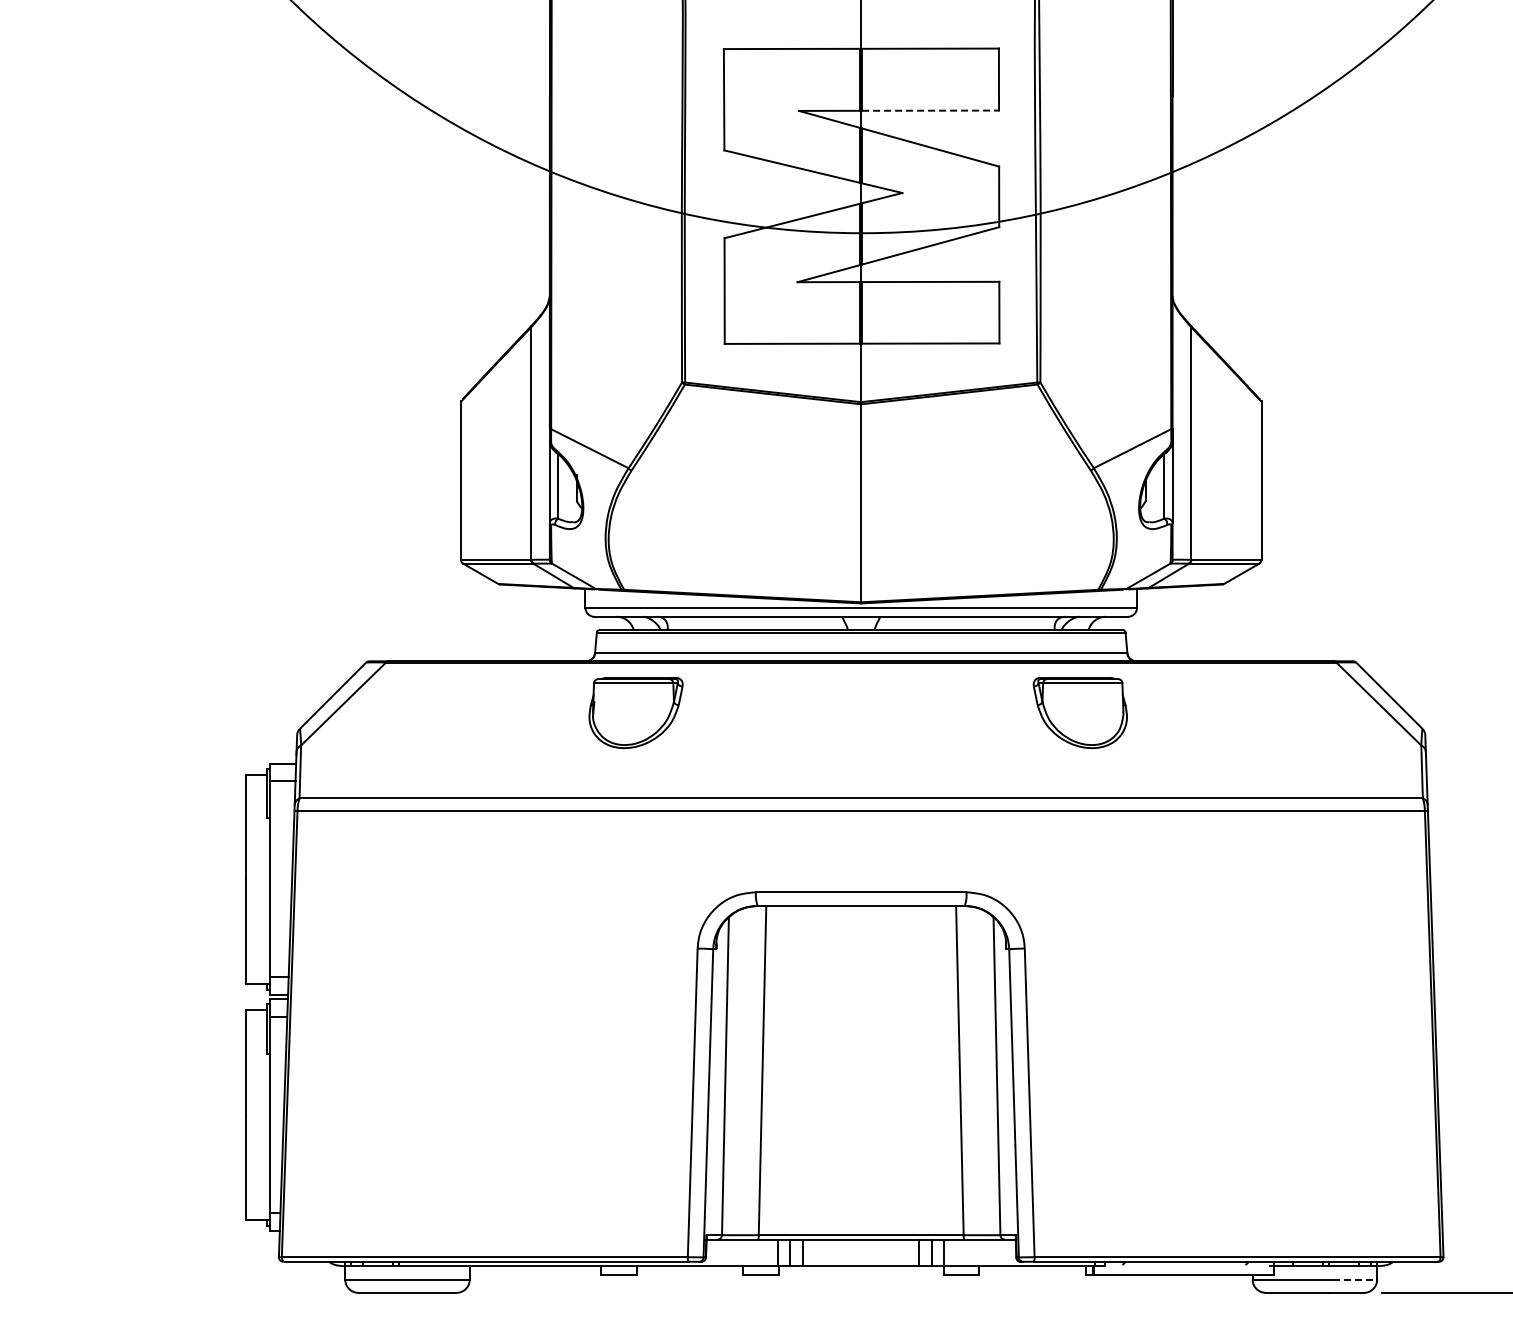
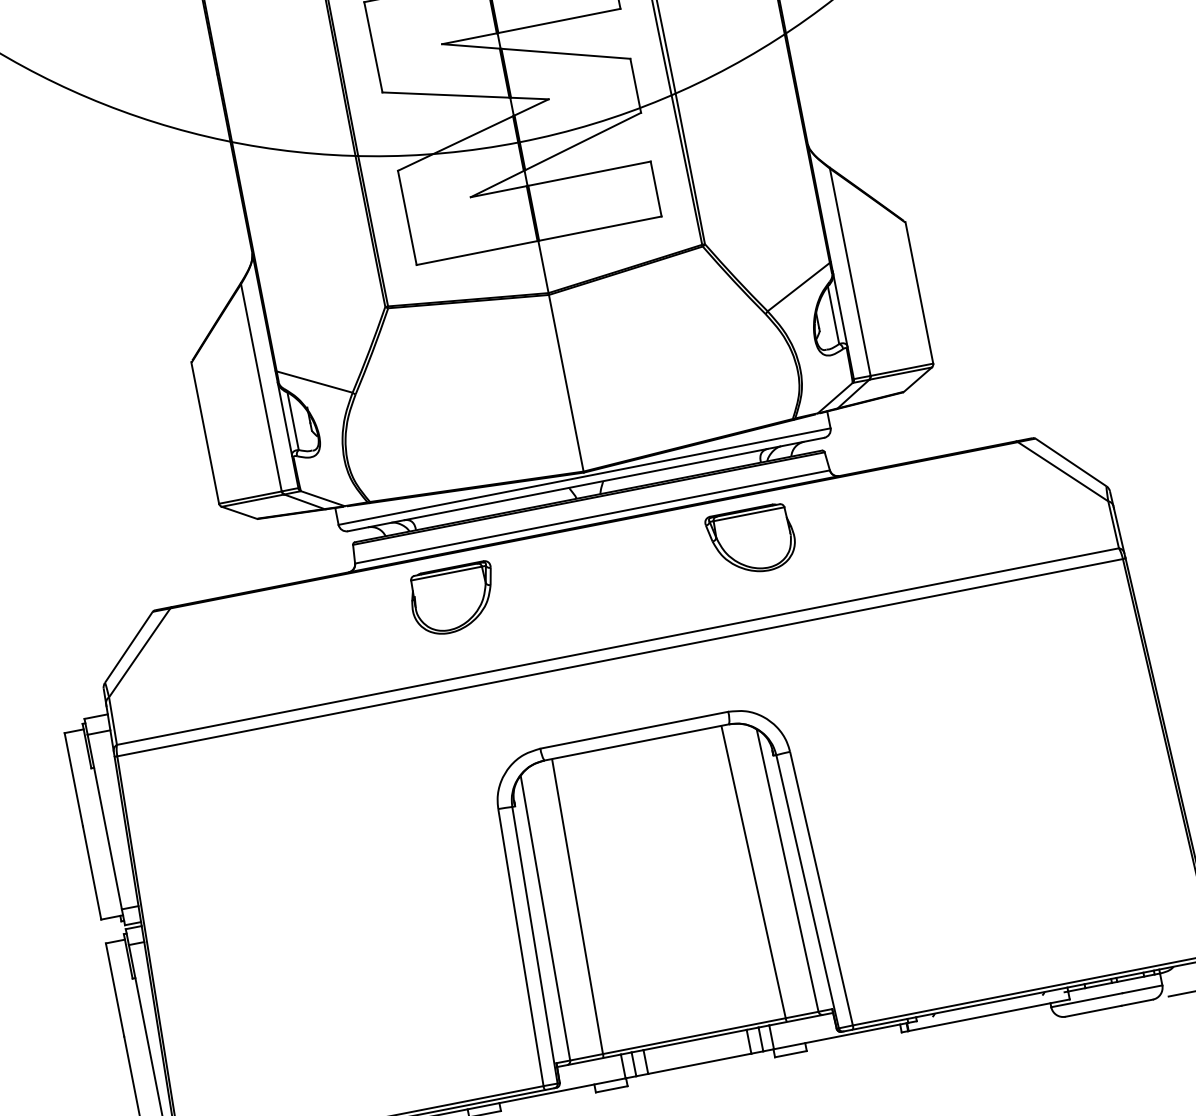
line: (931, 110) -> (560, 20), dashed -> solid
part: (635, 713) -> (453, 600), moved
part: (1079, 713) -> (751, 541), moved
line: (1355, 1279) -> (1143, 989), dashed -> solid

